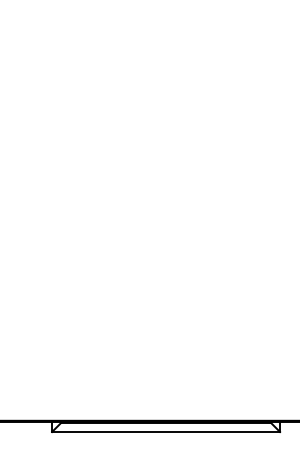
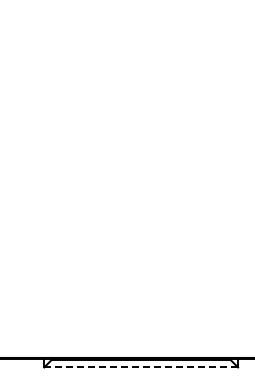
line: (166, 432) -> (141, 367), solid -> dashed

